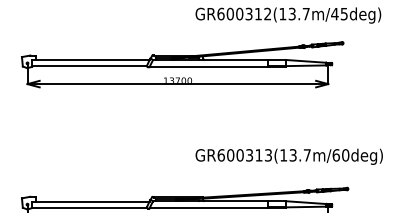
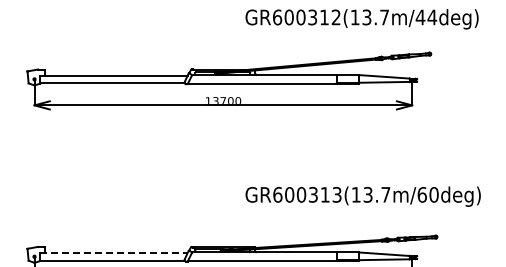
text: (344, 14) -> (432, 17), GR600312(13.7m/45deg) -> GR600312(13.7m/44deg)
line: (91, 201) -> (114, 252), solid -> dashed

